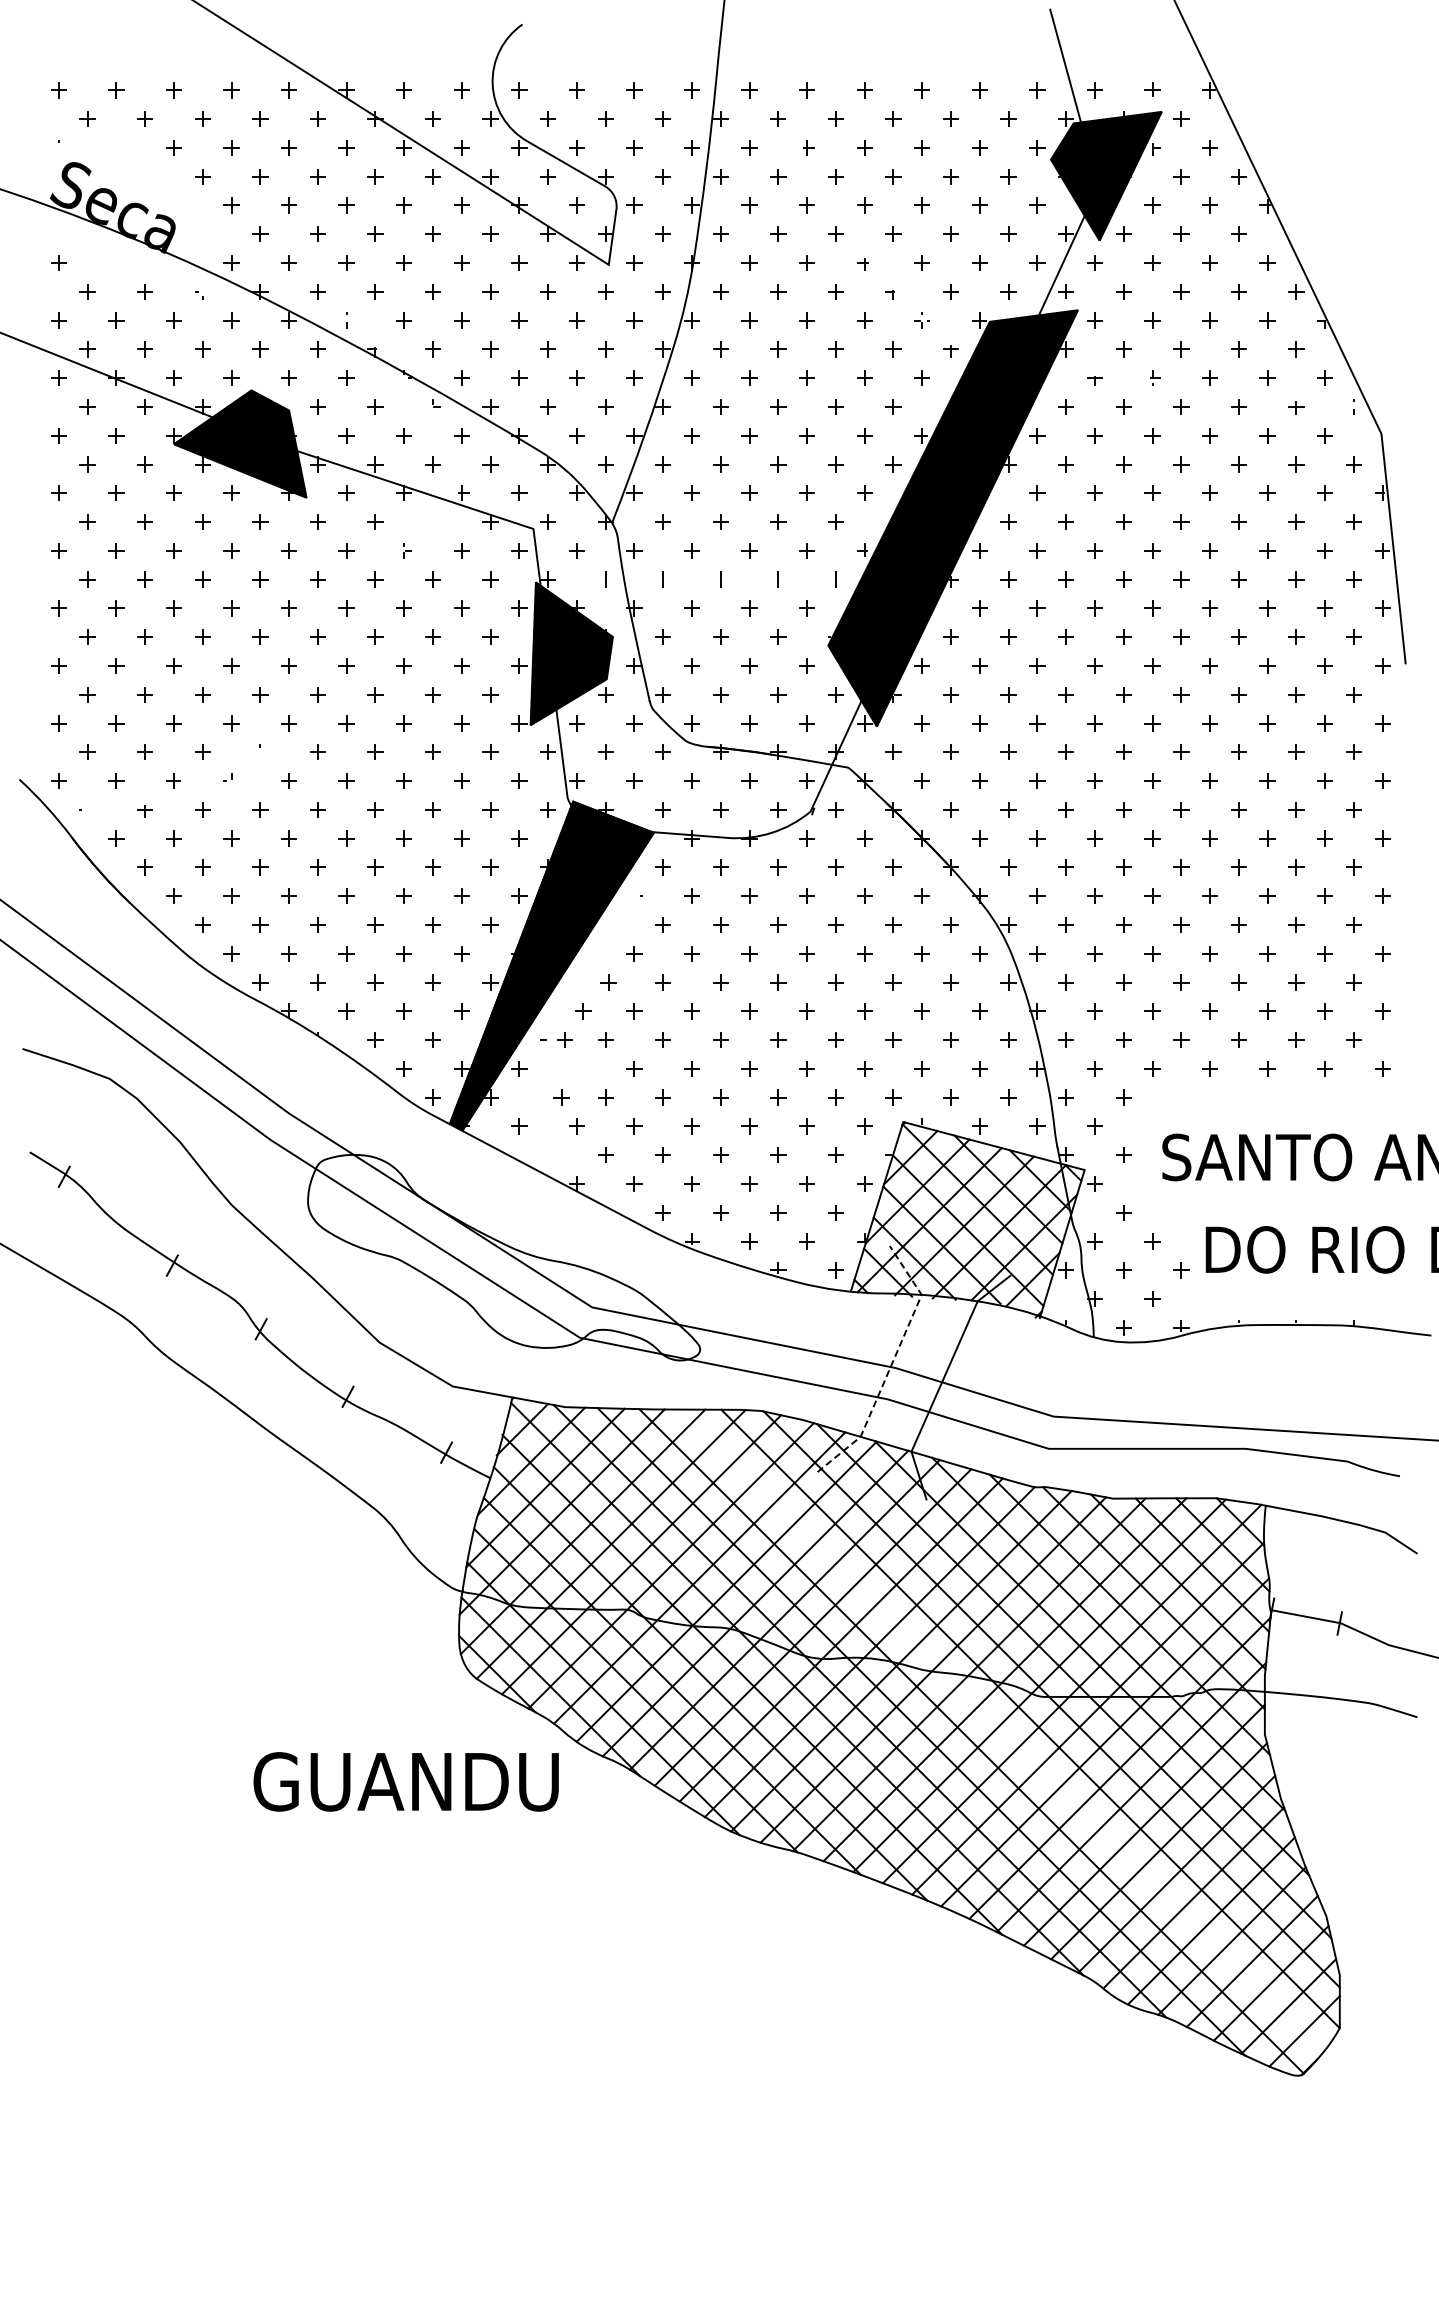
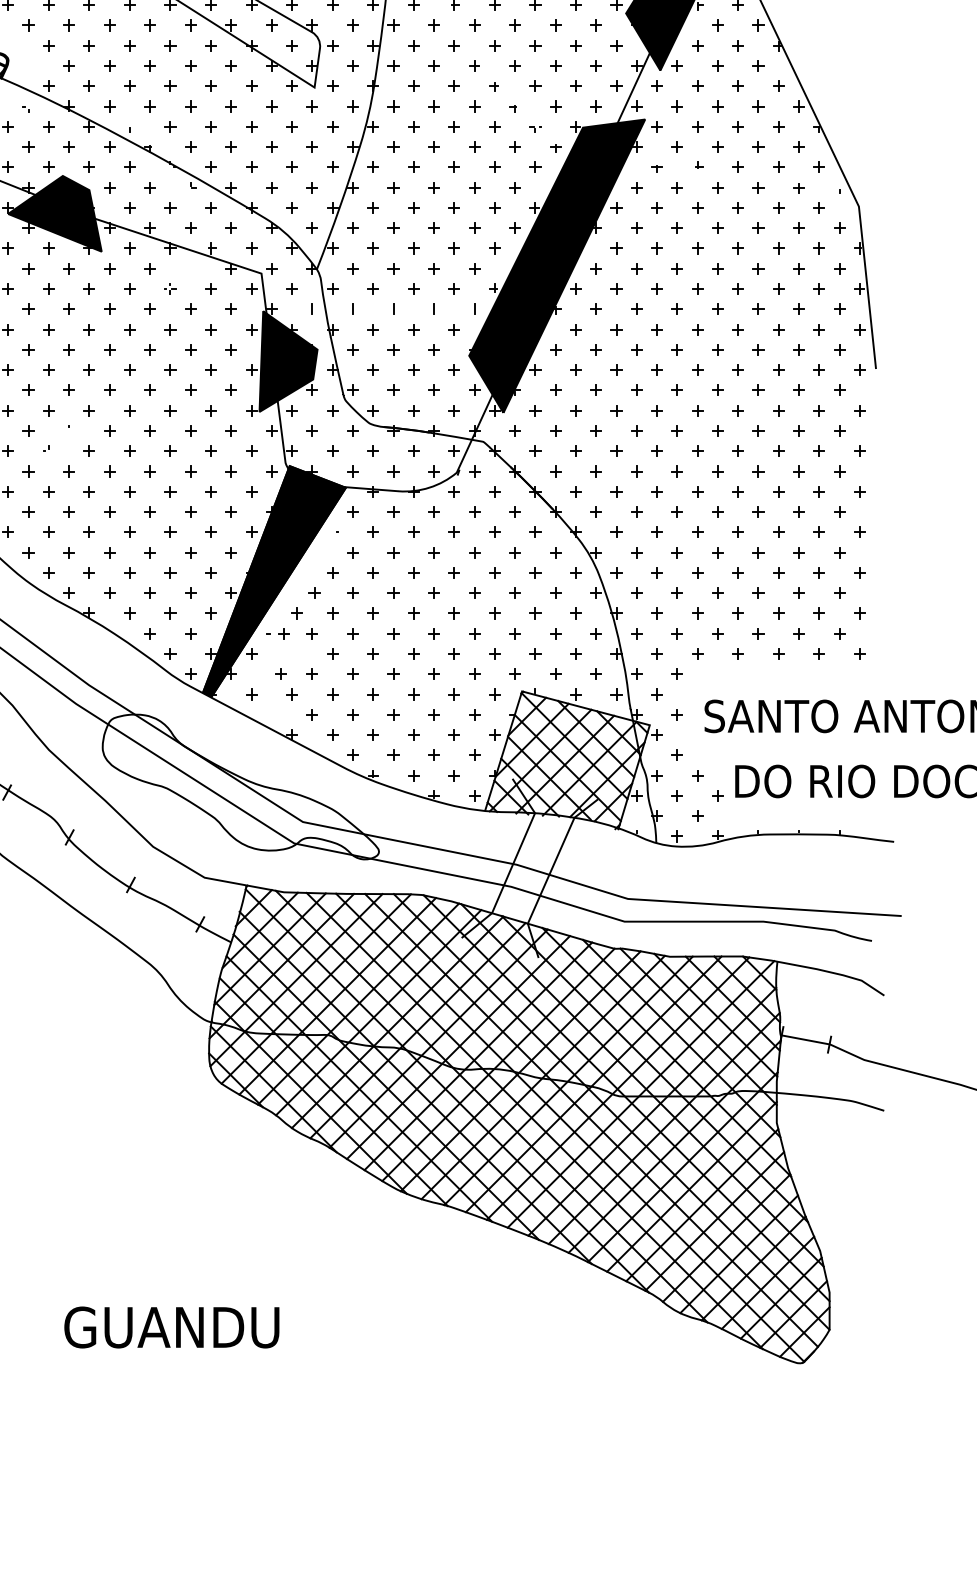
line: (891, 1364) -> (513, 862), dashed -> solid
line: (1001, 1730) -> (591, 1120), added
text: (405, 1781) -> (171, 1327), moved

